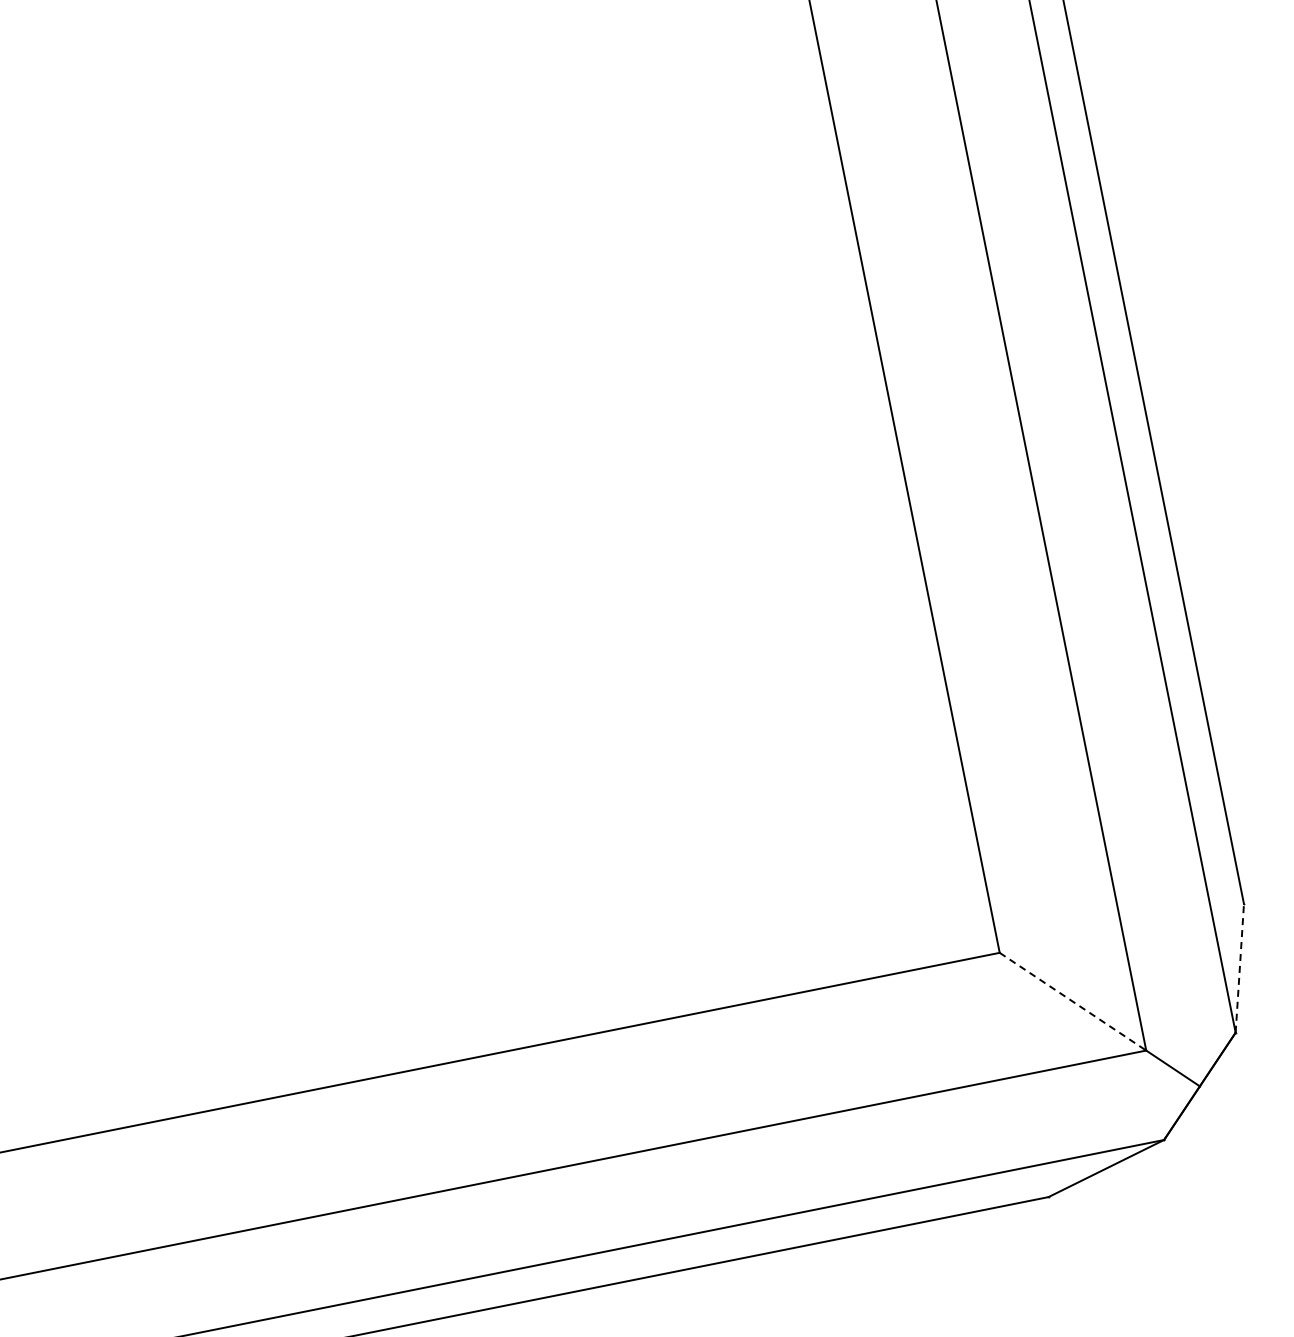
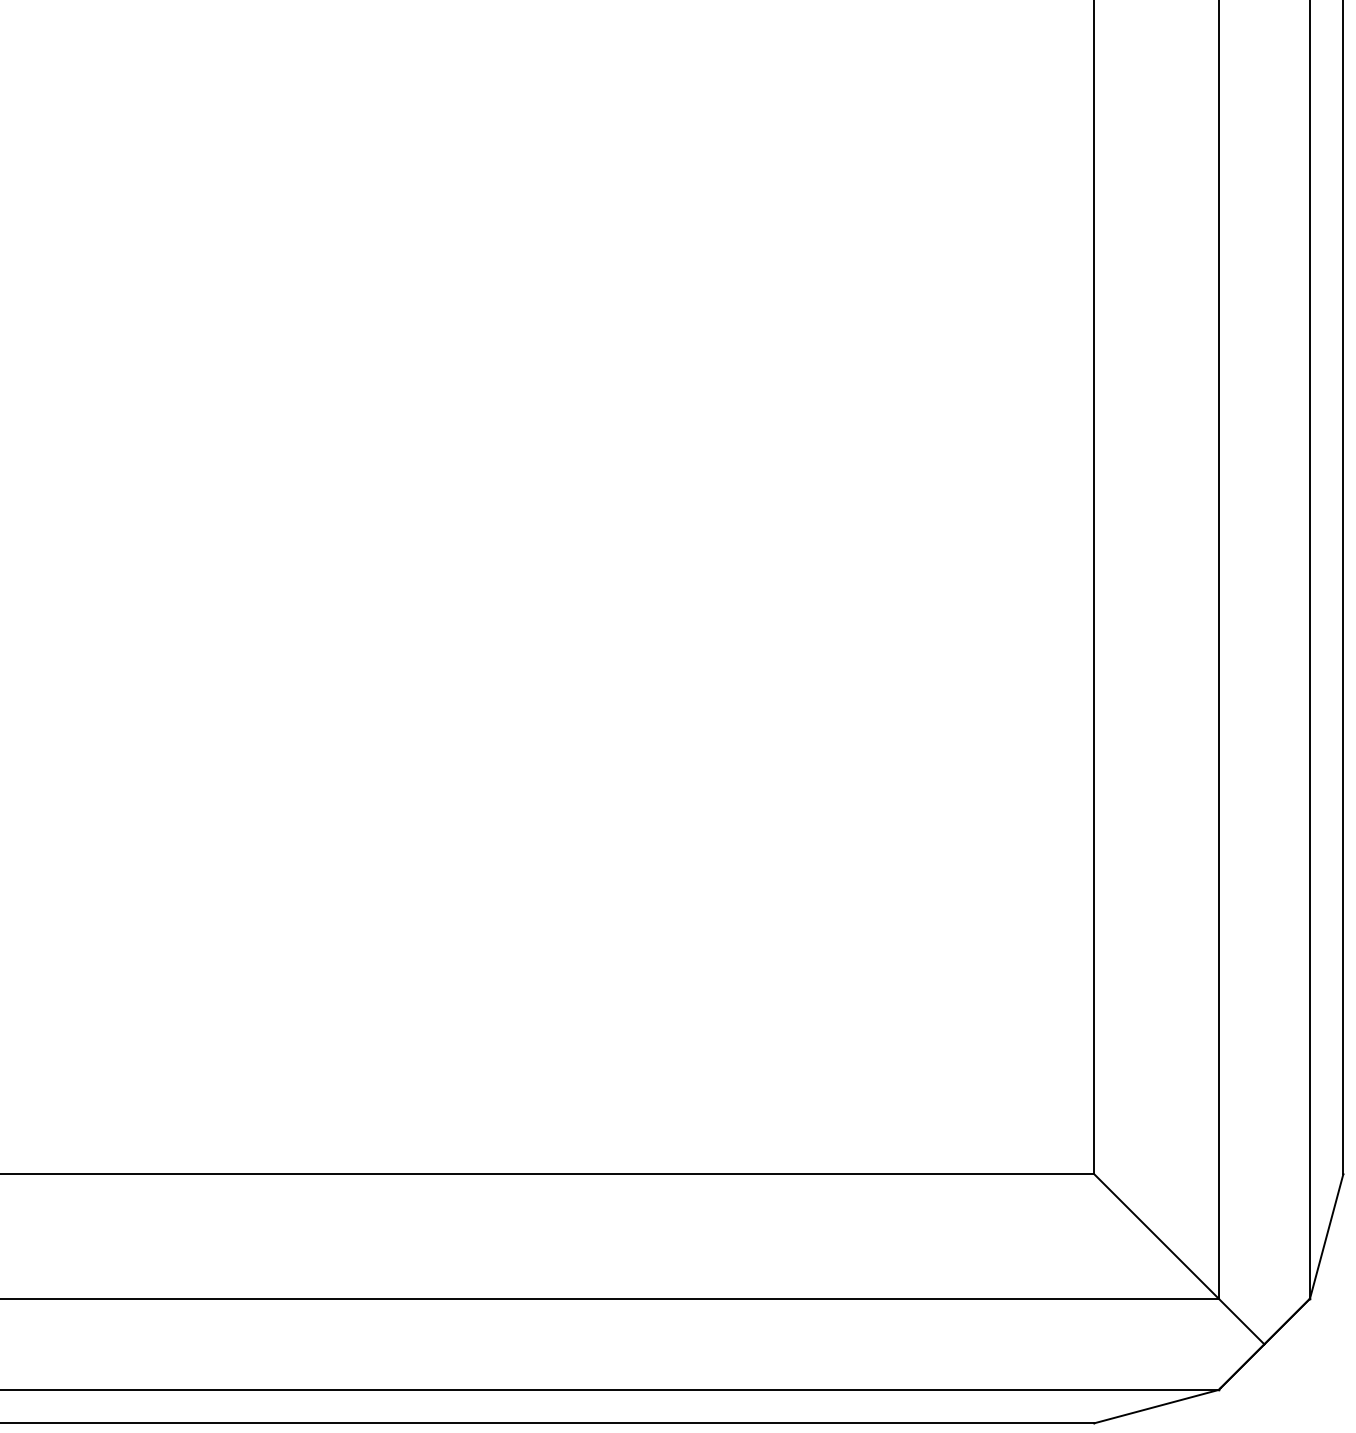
line: (1239, 968) -> (1326, 1236), dashed -> solid
line: (1072, 1001) -> (1156, 1236), dashed -> solid

